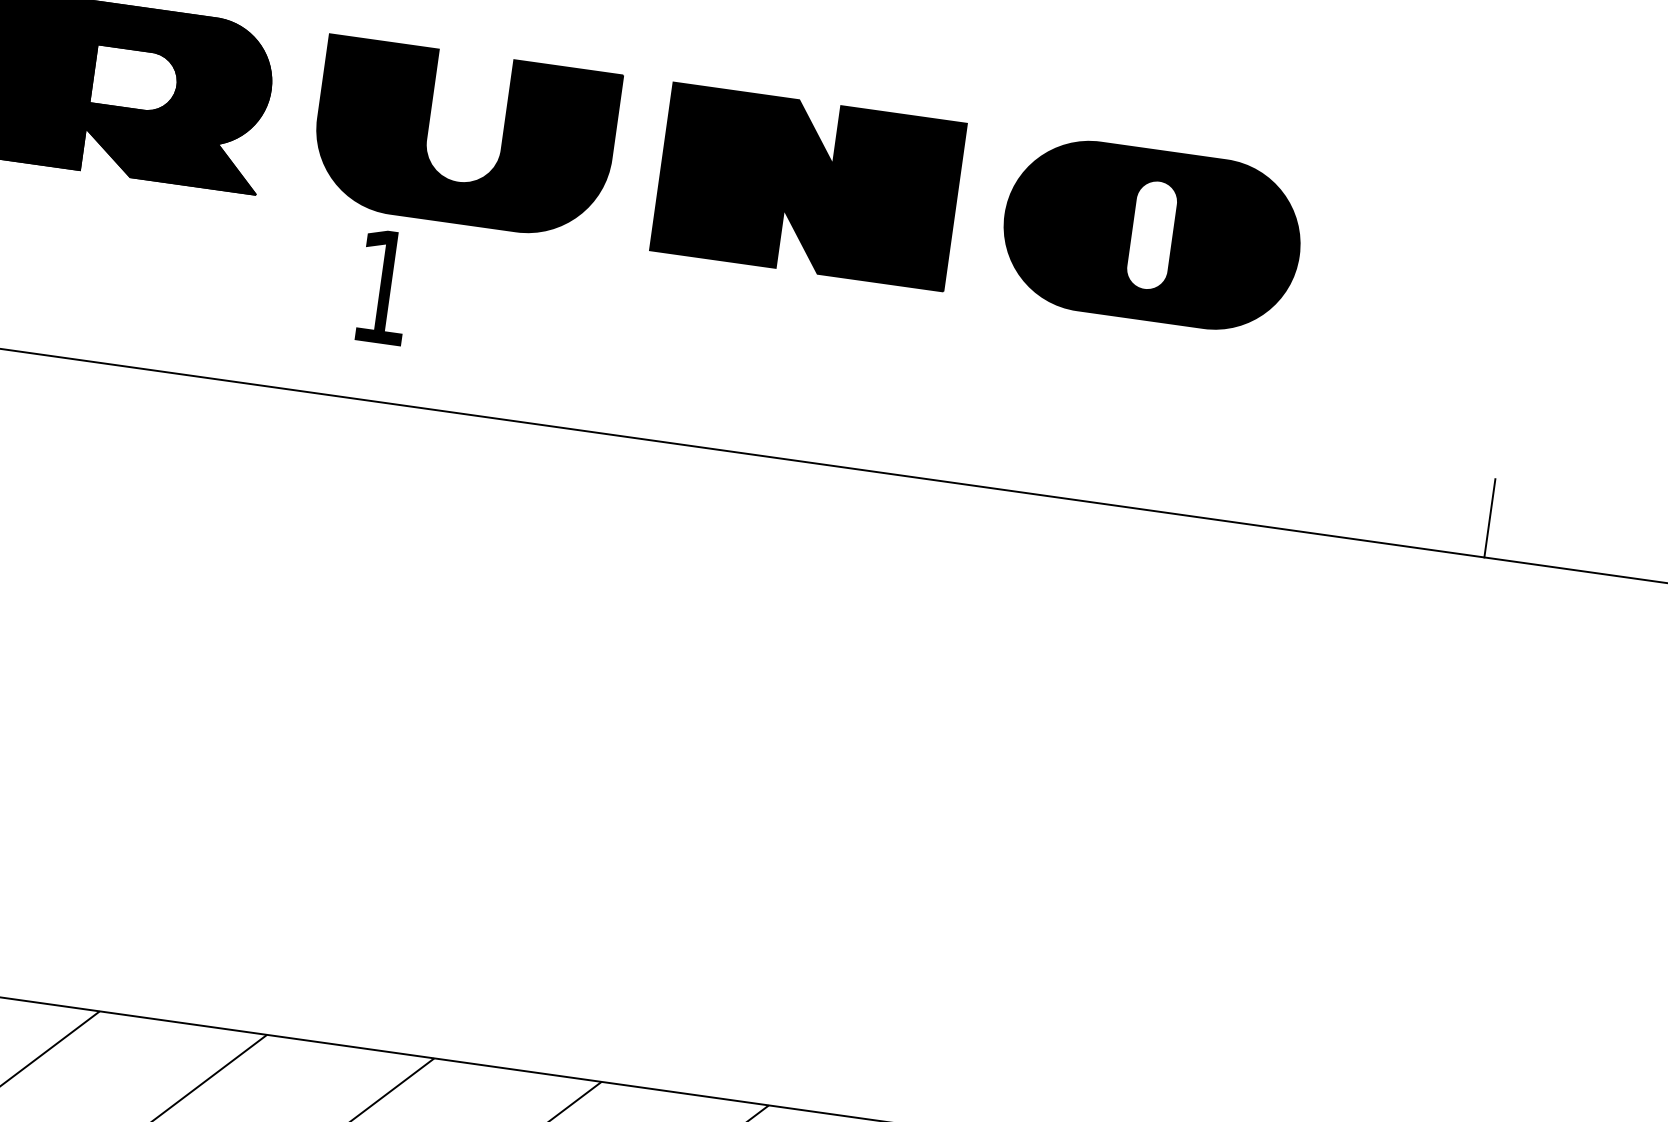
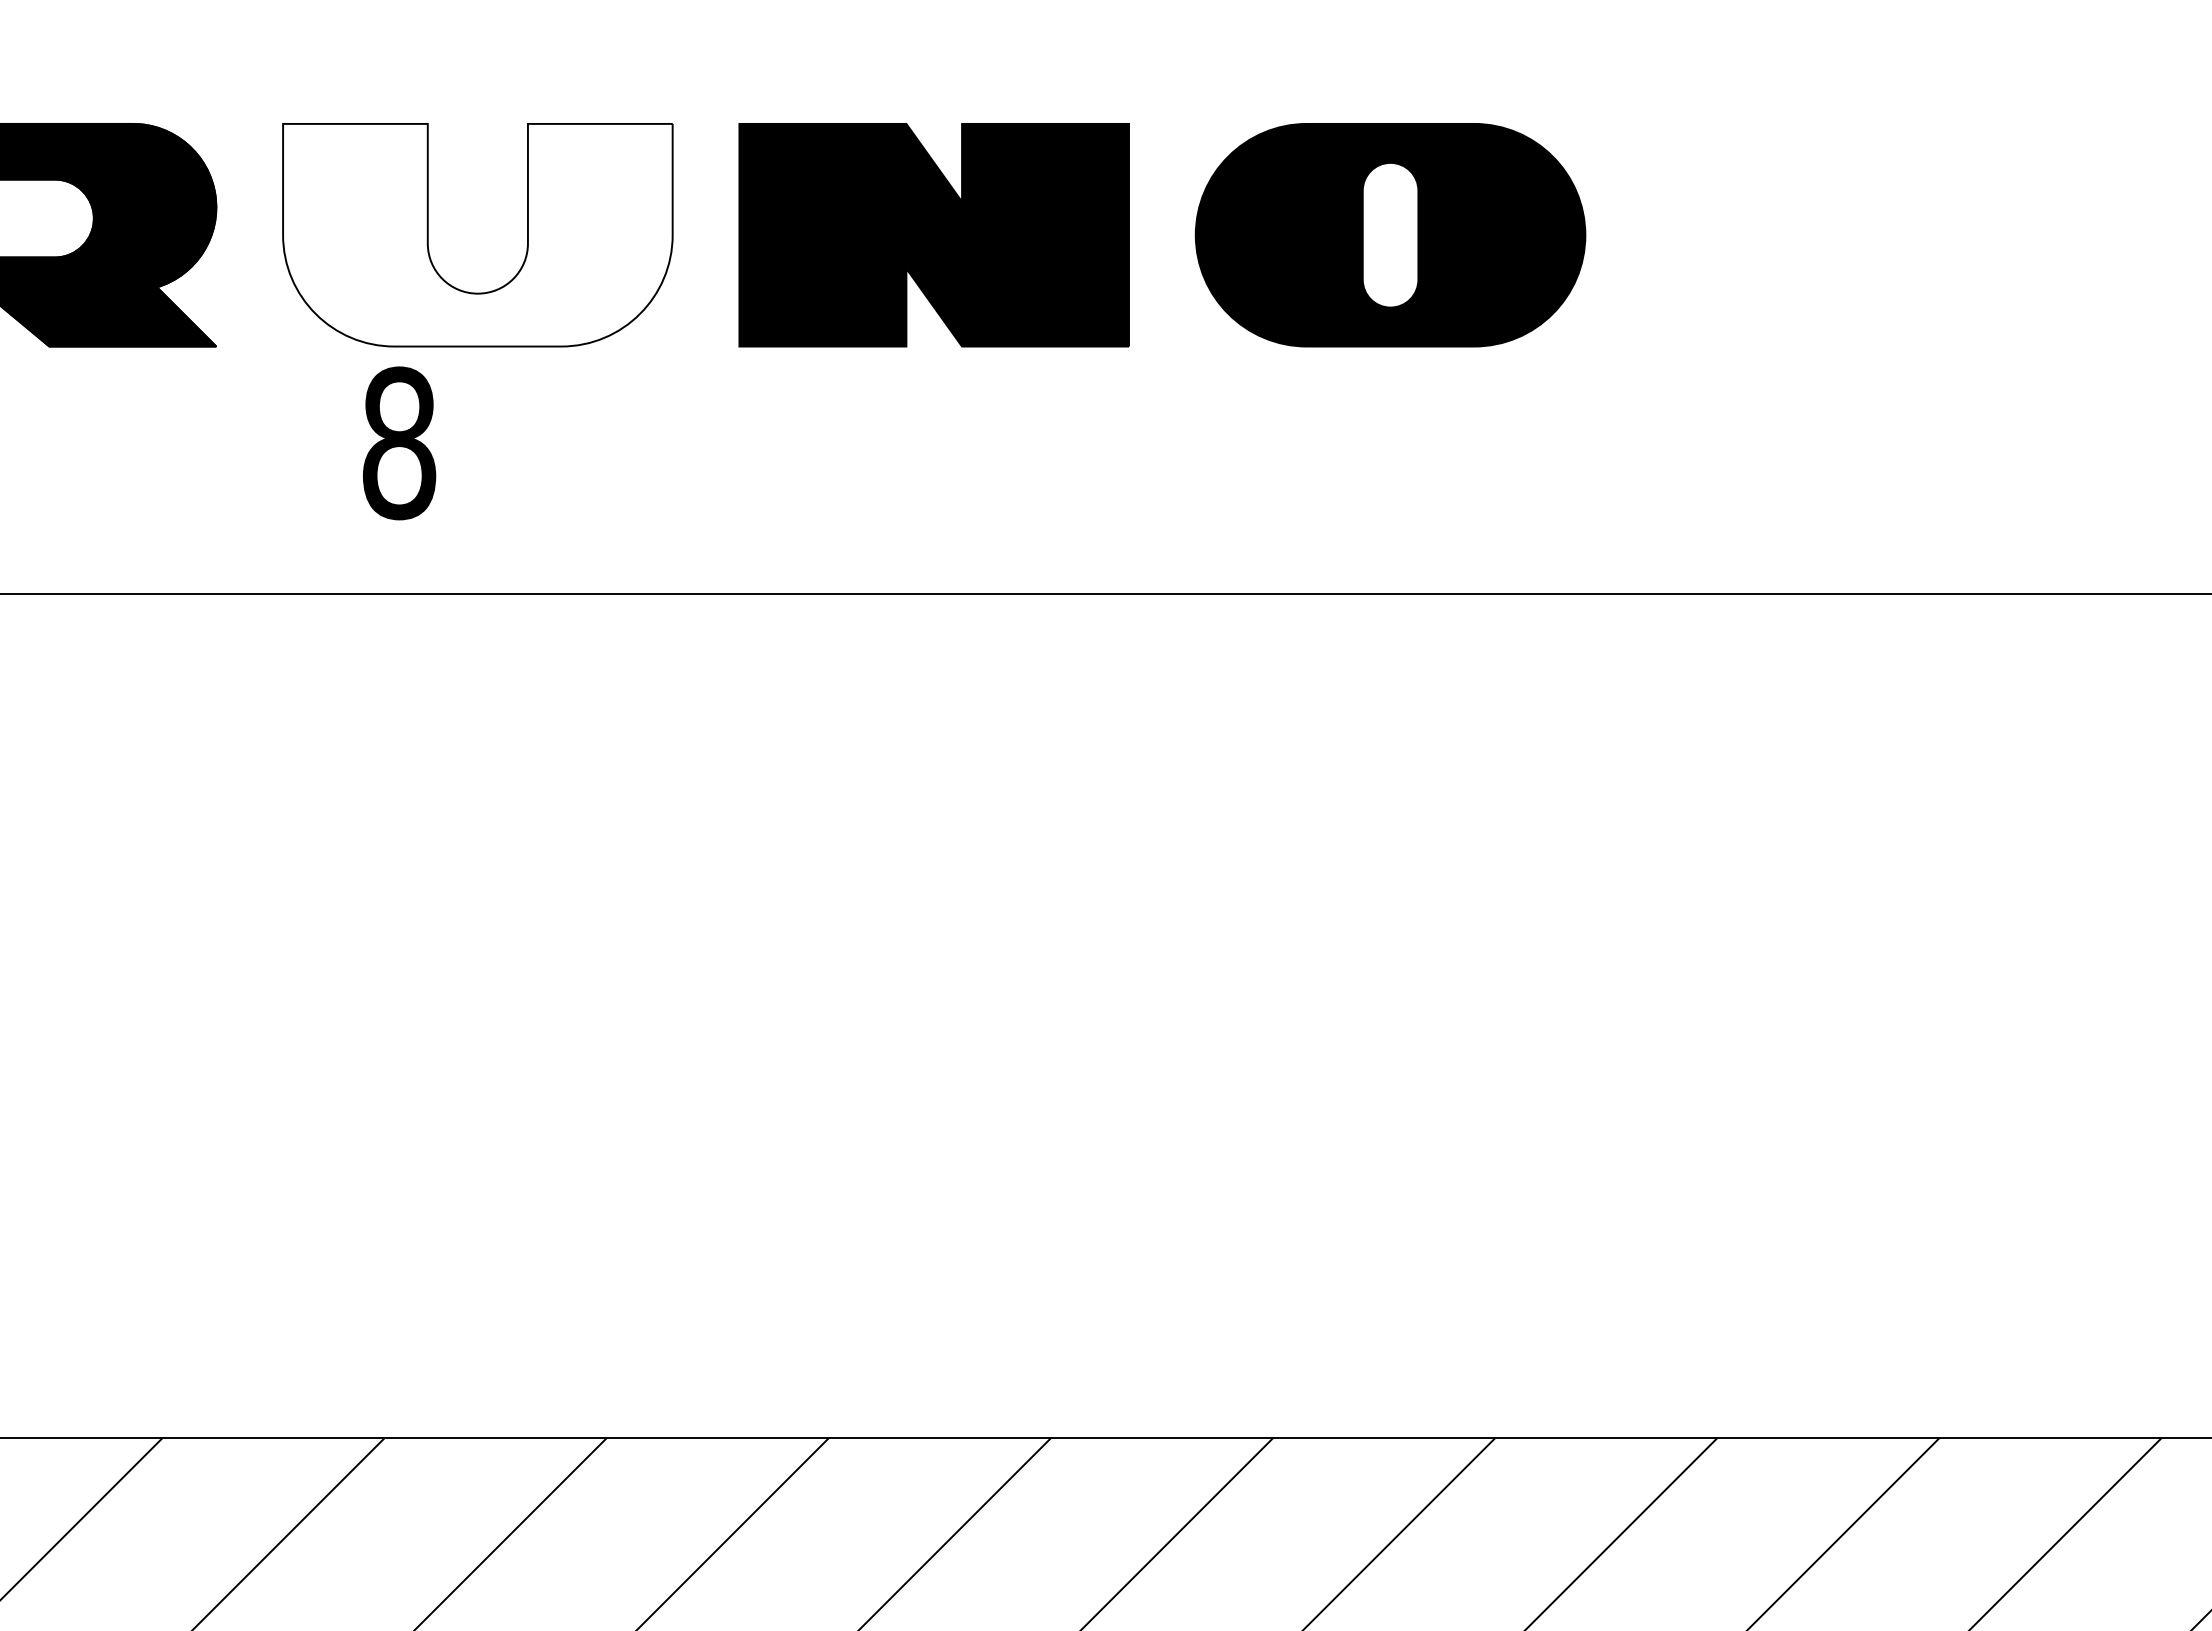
fill: (464, 138) -> (477, 234), removed
text: (383, 287) -> (399, 443), 1 -> 8
line: (1490, 518) -> (1882, 541), removed

